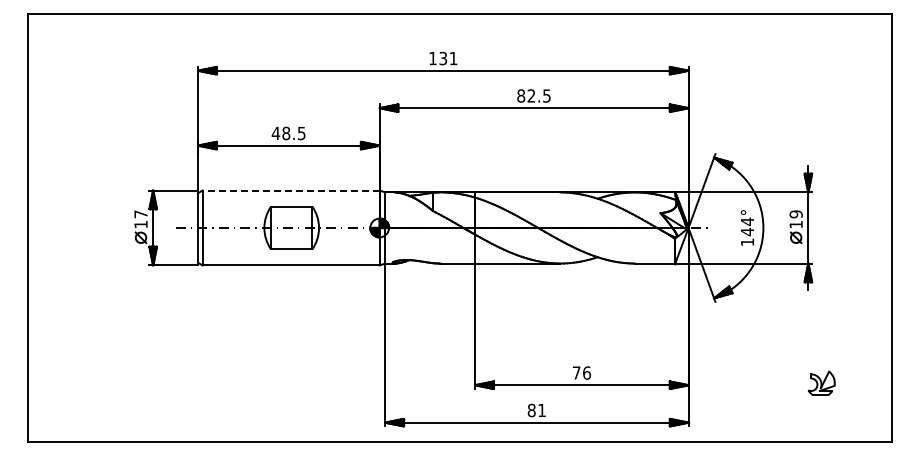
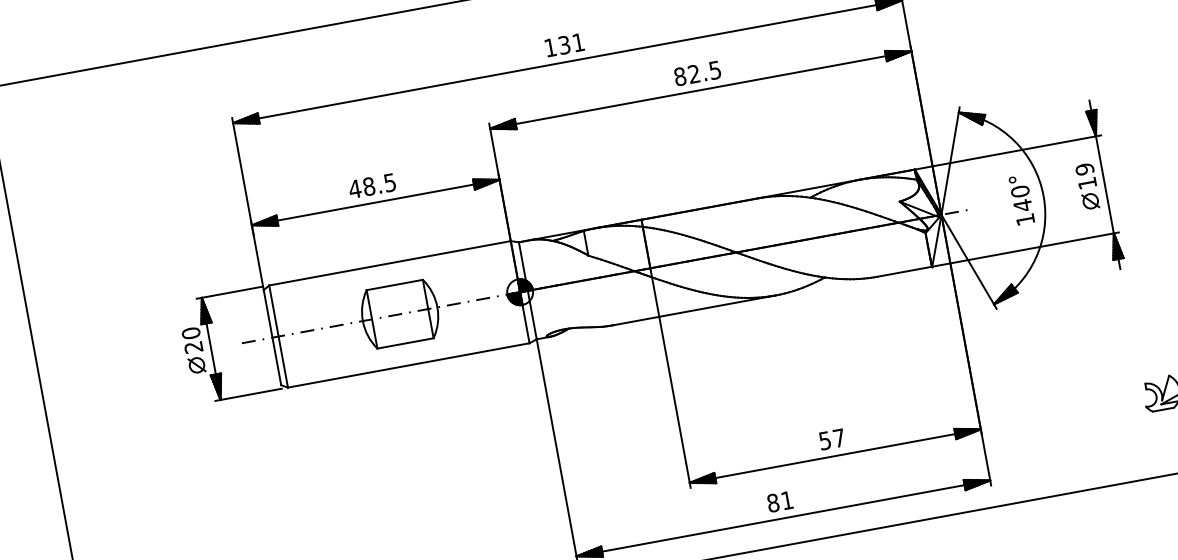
line: (291, 190) -> (390, 263), dashed -> solid
text: (140, 219) -> (191, 340), 17 -> 20
text: (747, 221) -> (1020, 191), 144° -> 140°
text: (581, 372) -> (831, 438), 76 -> 57

